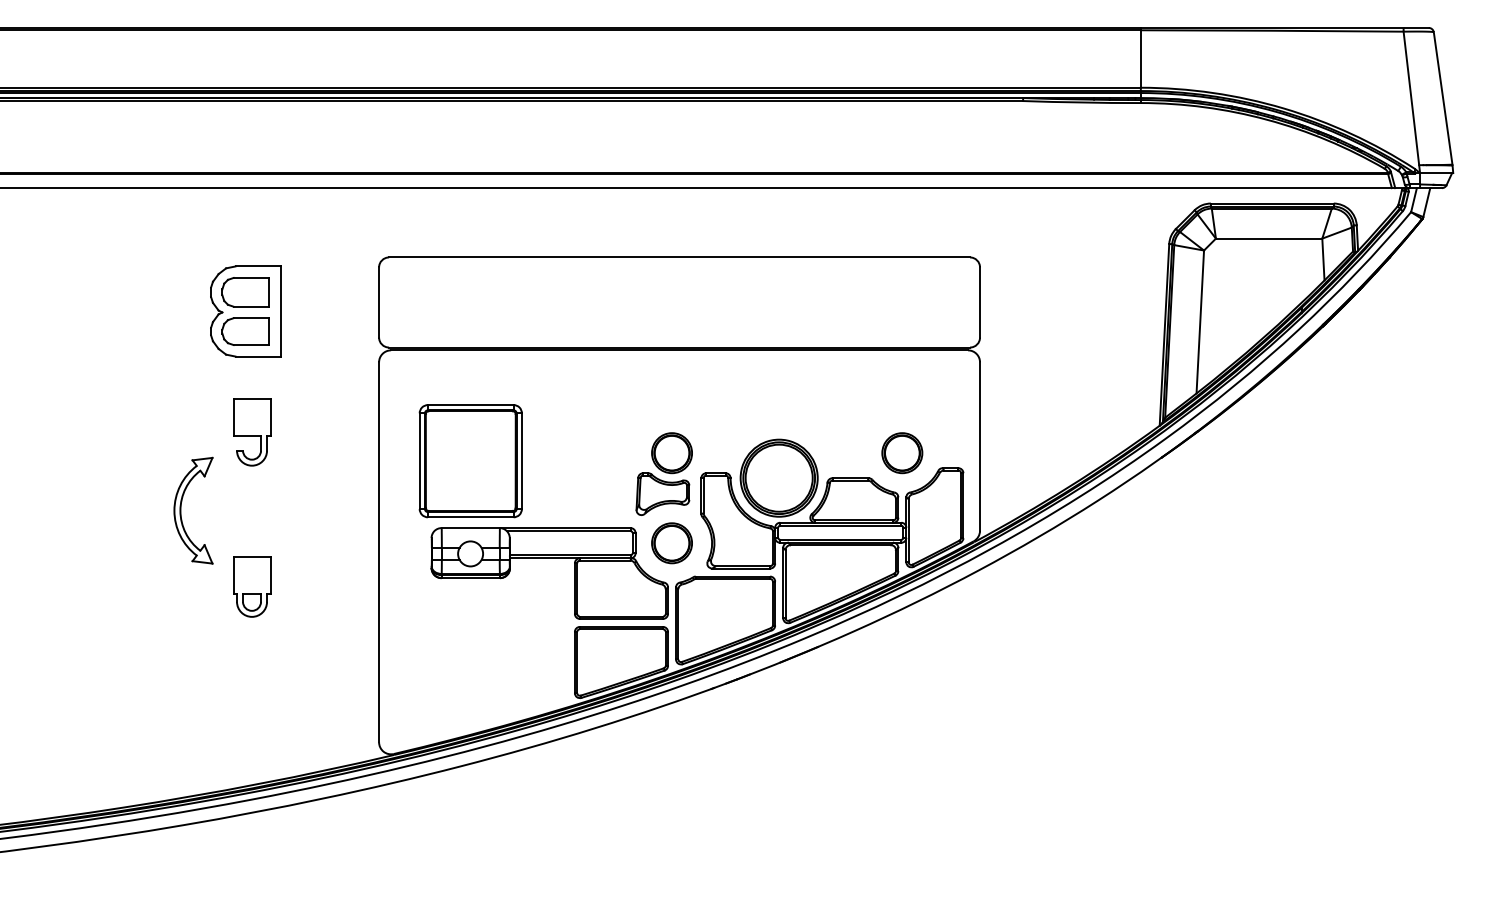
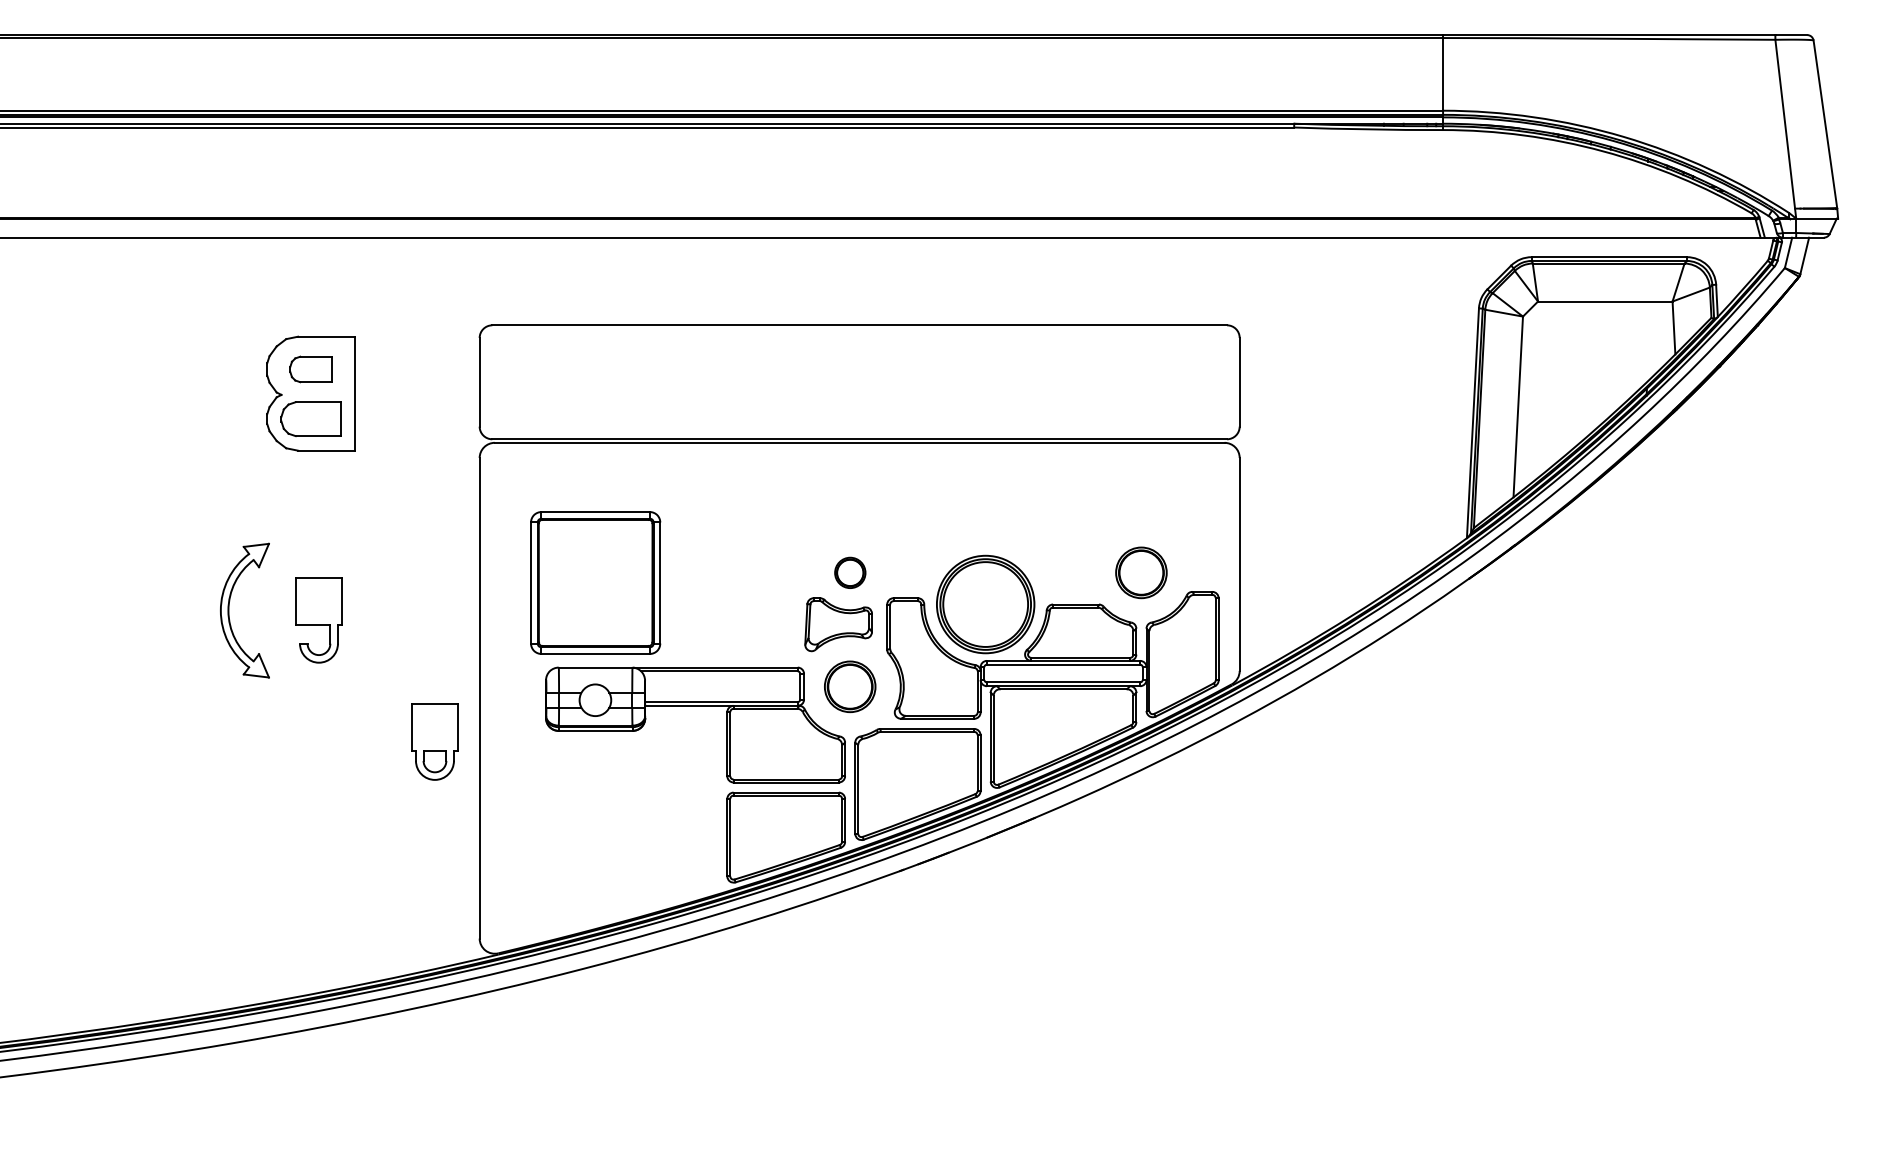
part: (245, 292) -> (310, 369), size x0.7
part: (251, 432) -> (318, 620), moved
part: (672, 452) -> (850, 572), size x0.6
part: (181, 510) -> (229, 610), moved
part: (251, 586) -> (434, 741), moved

